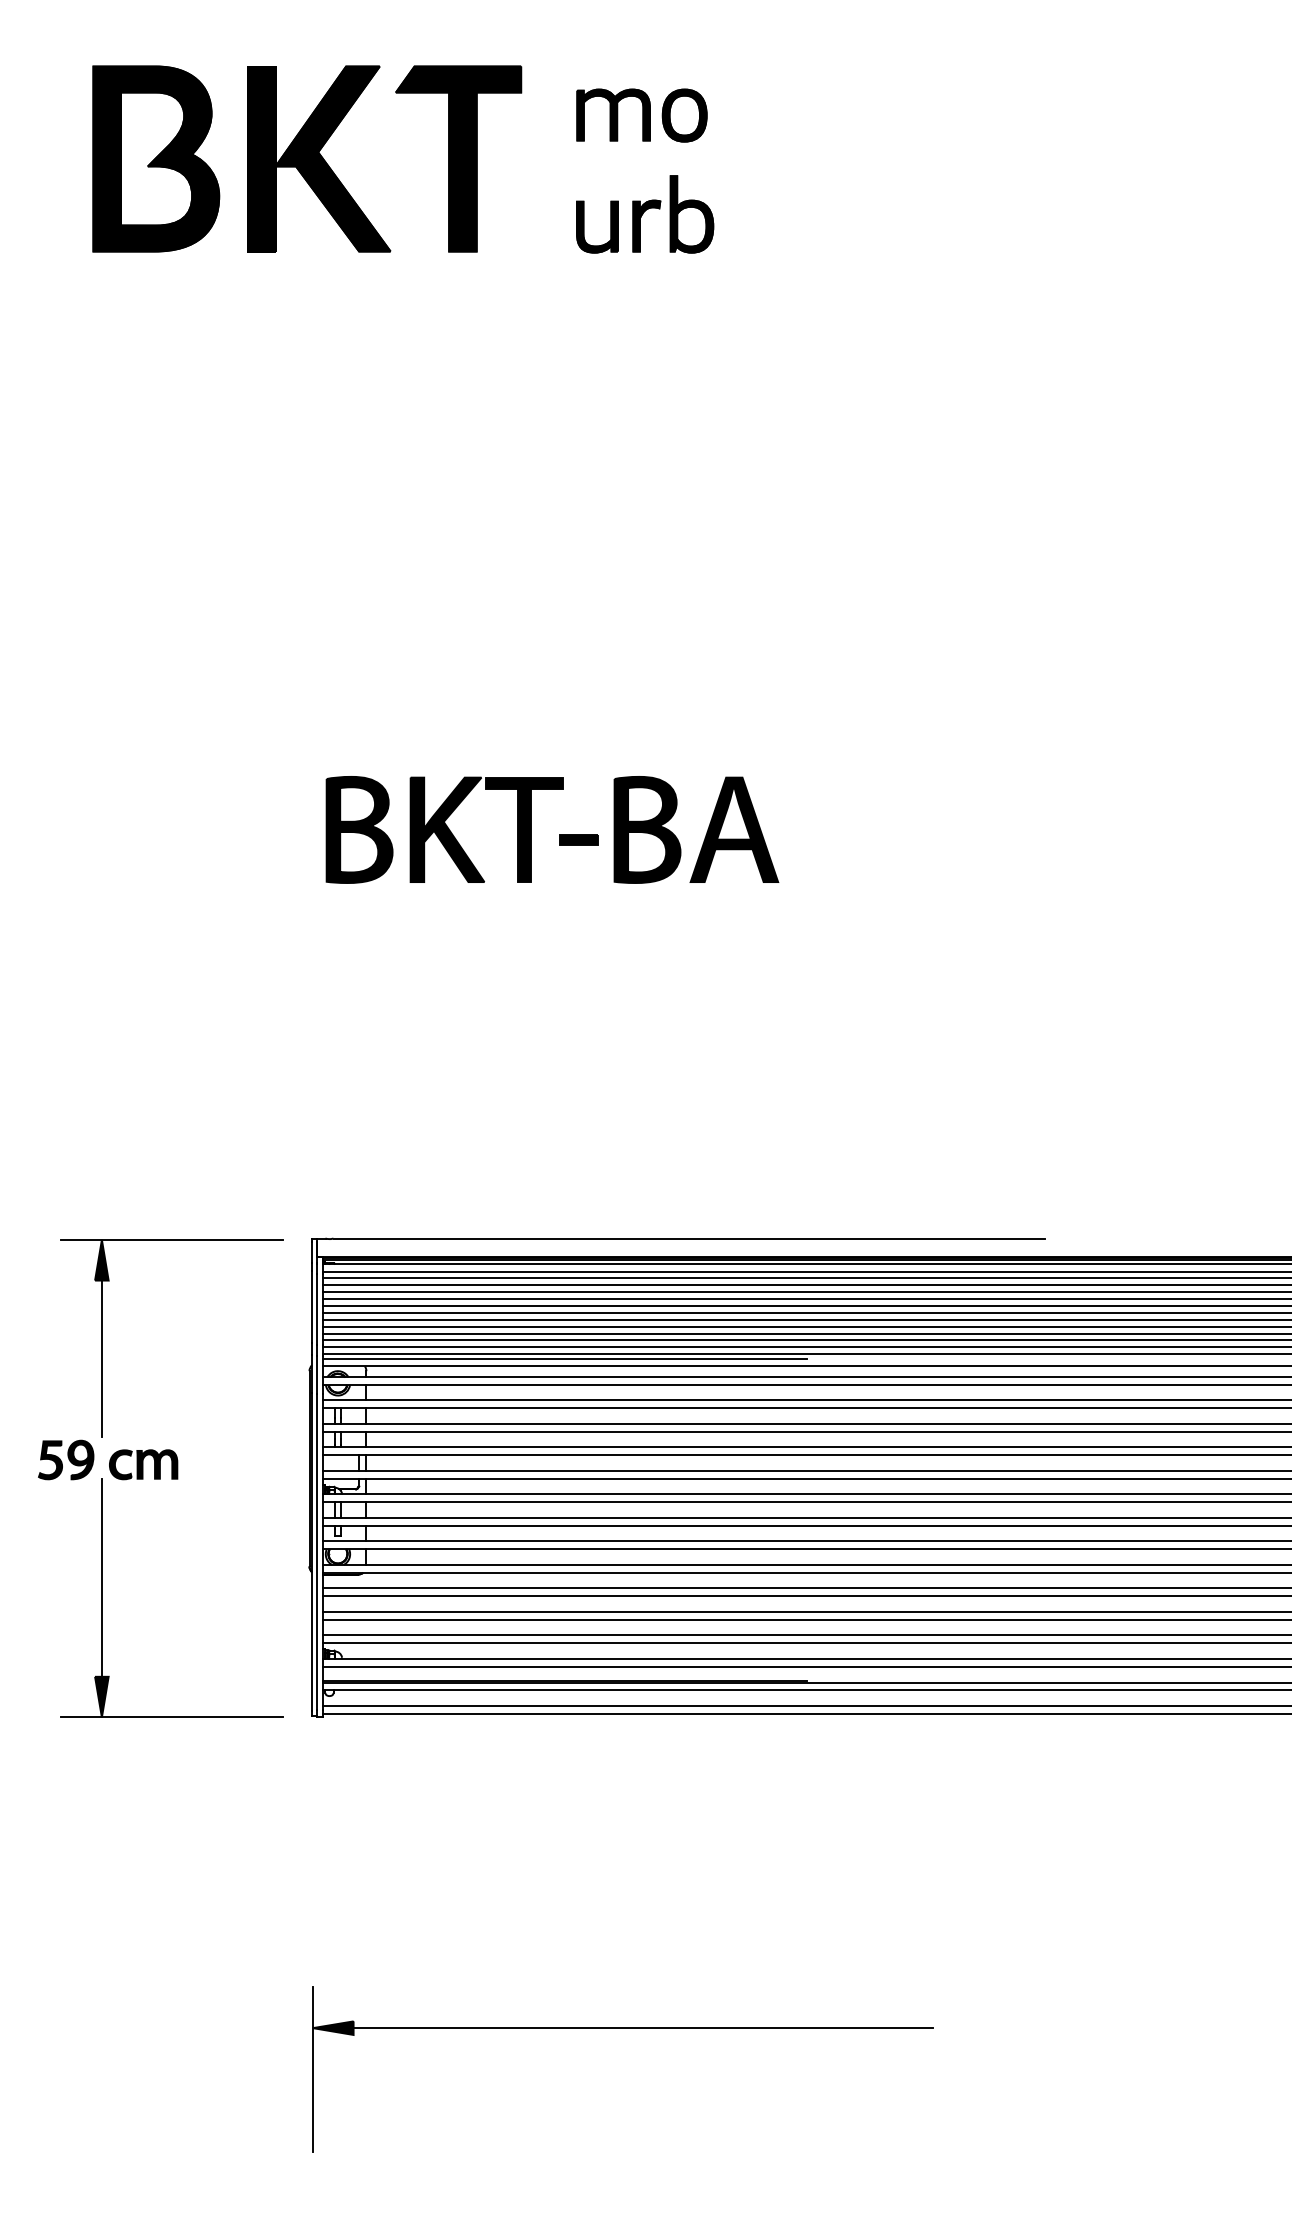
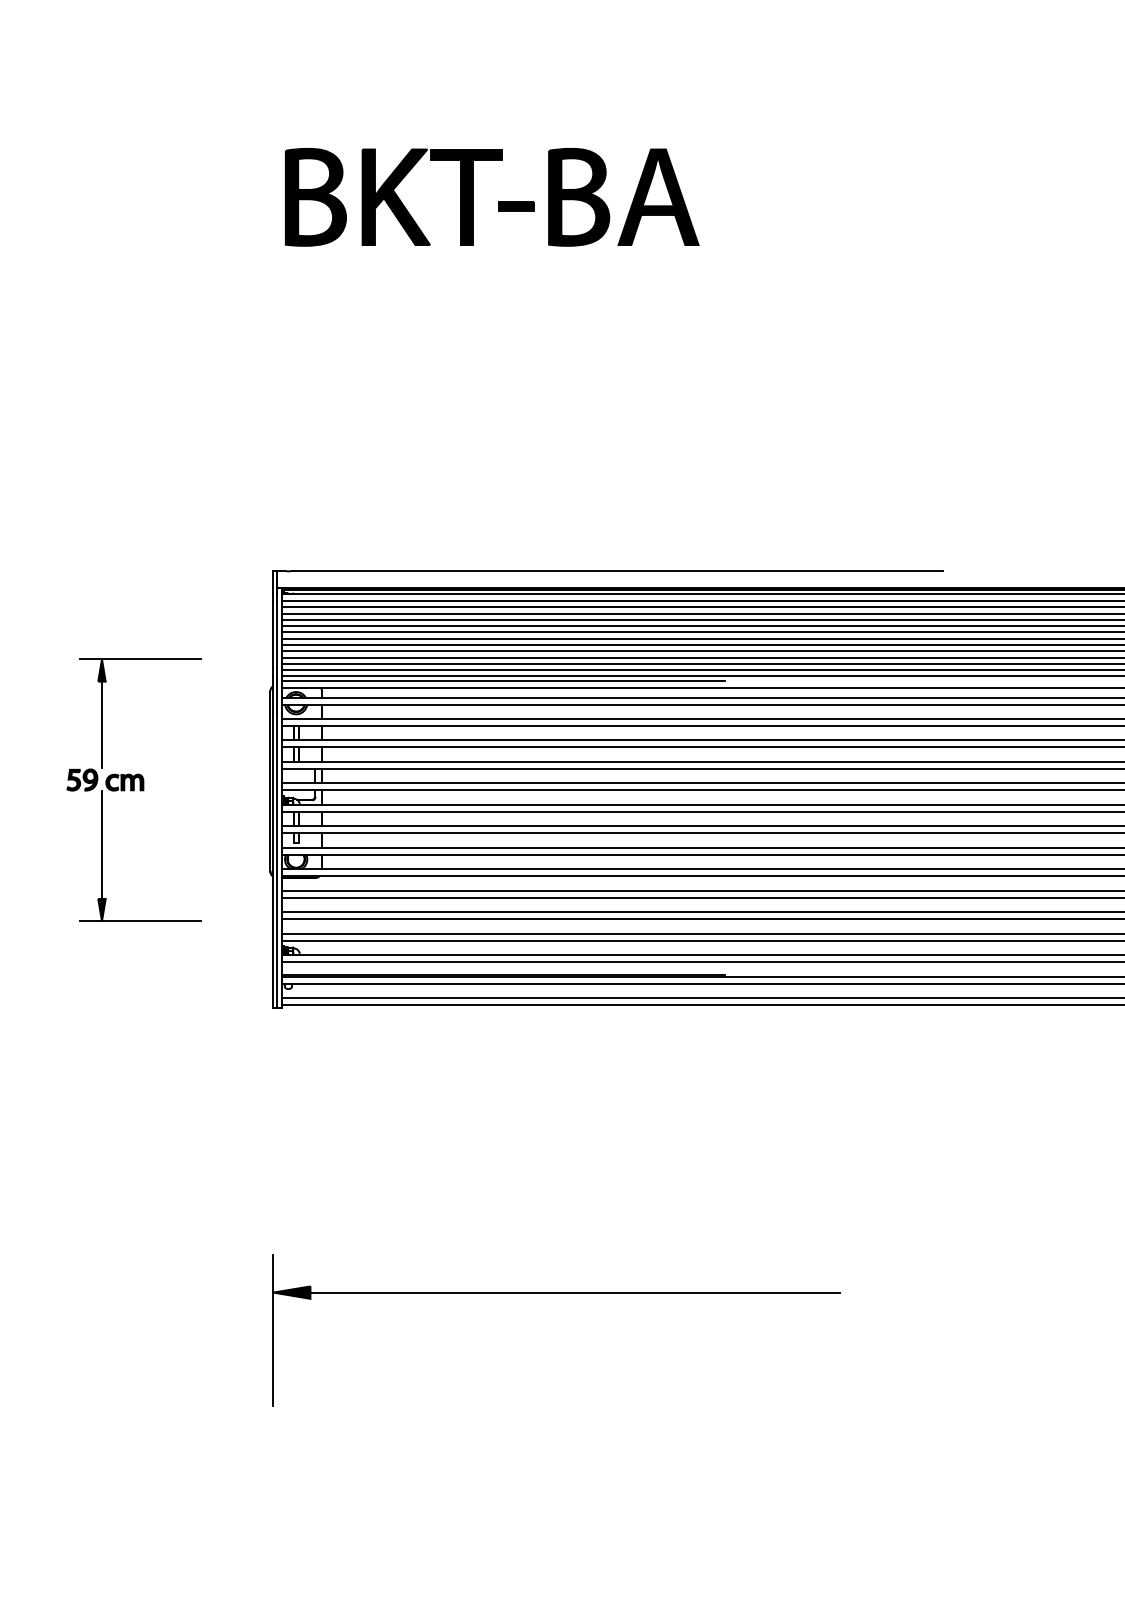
part: (160, 1478) -> (133, 790), size x0.6

